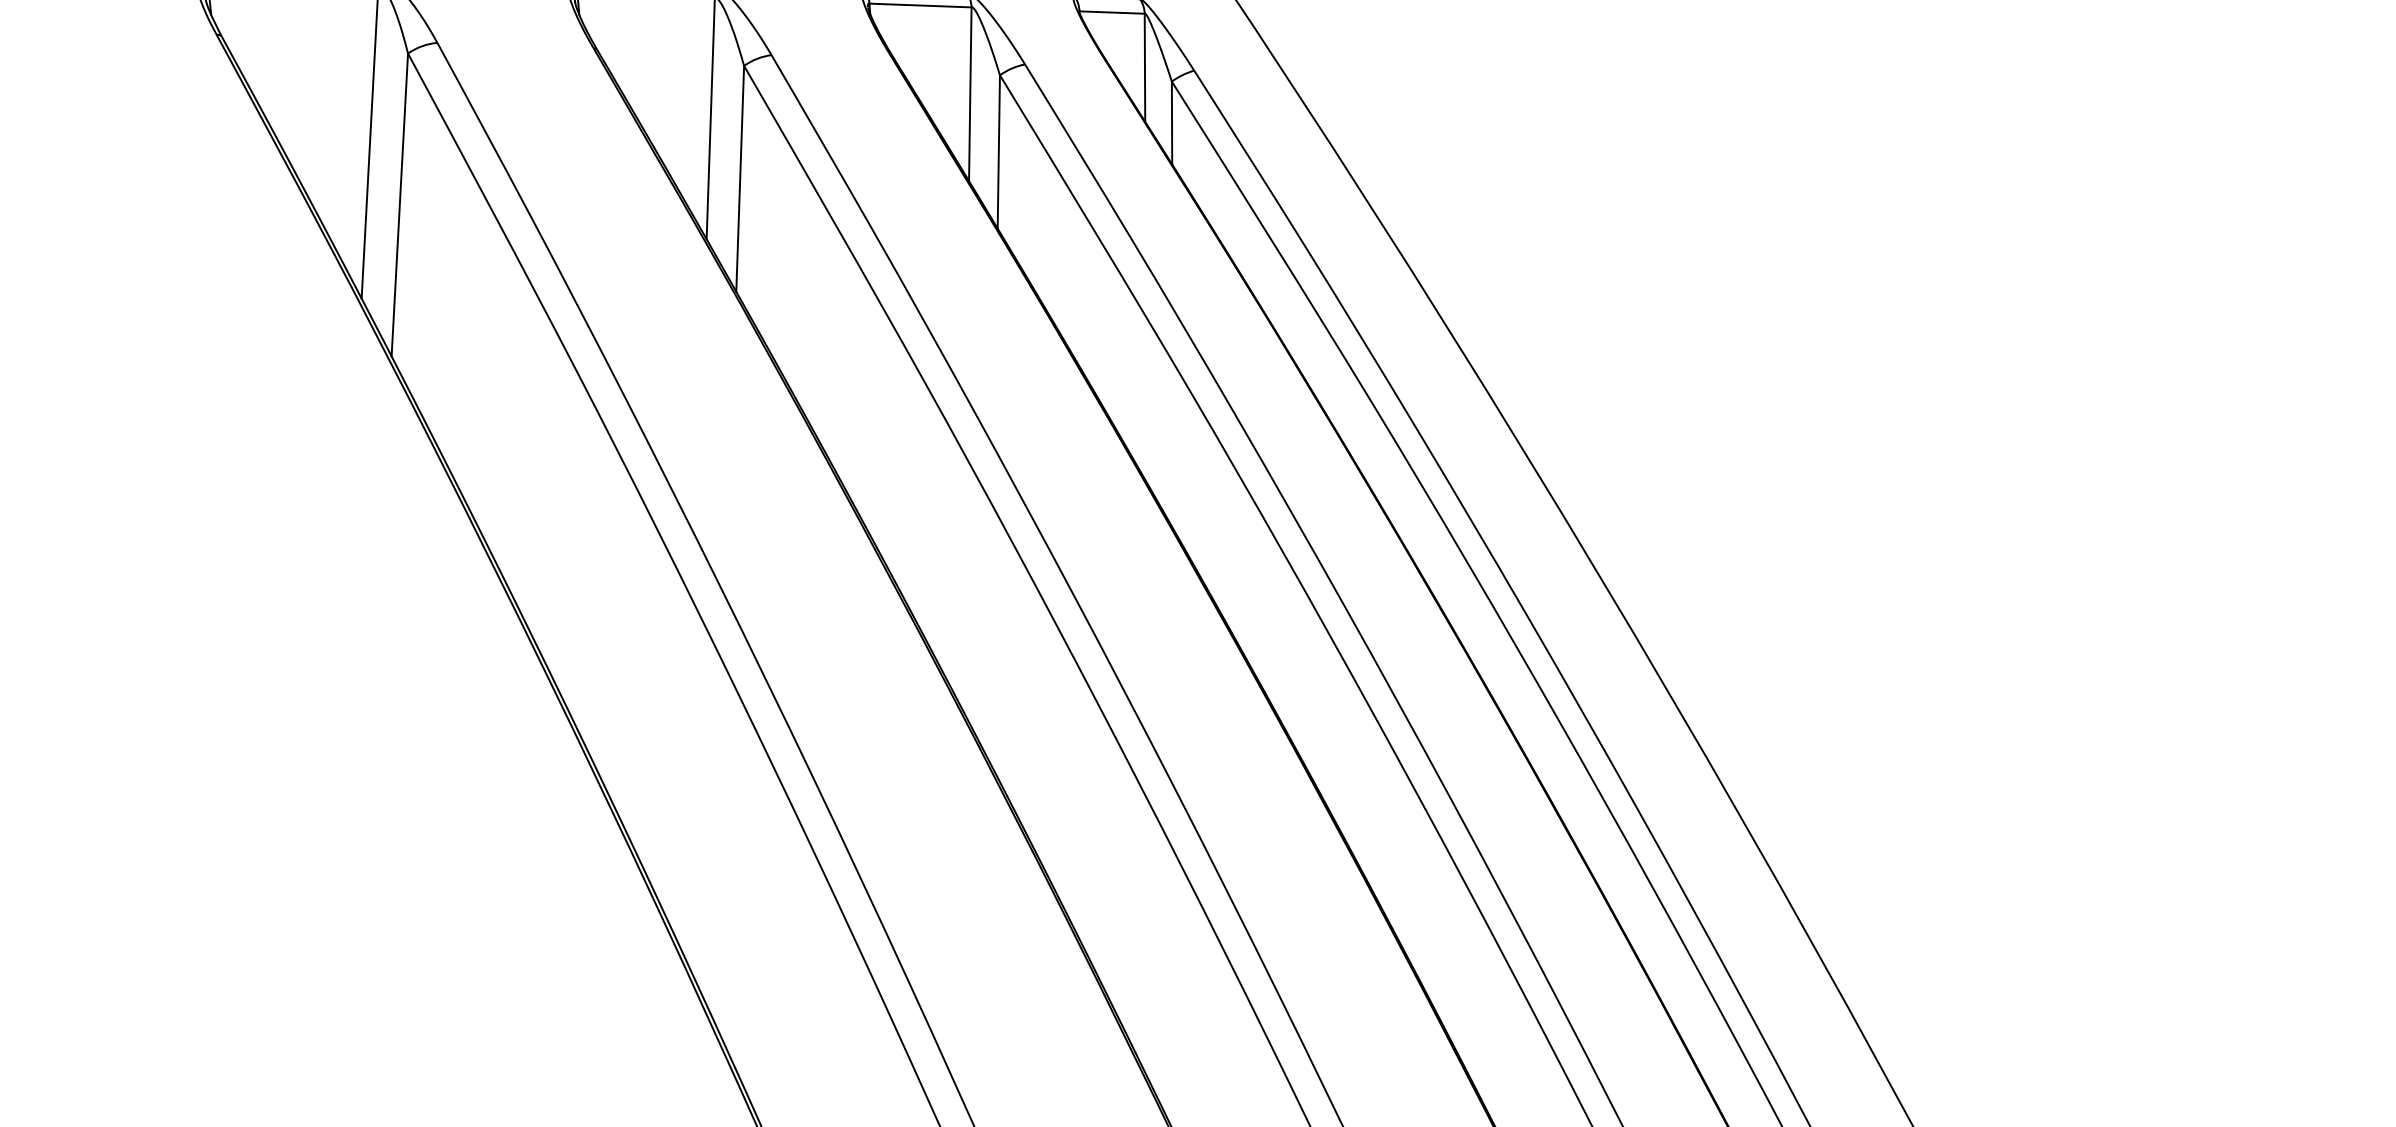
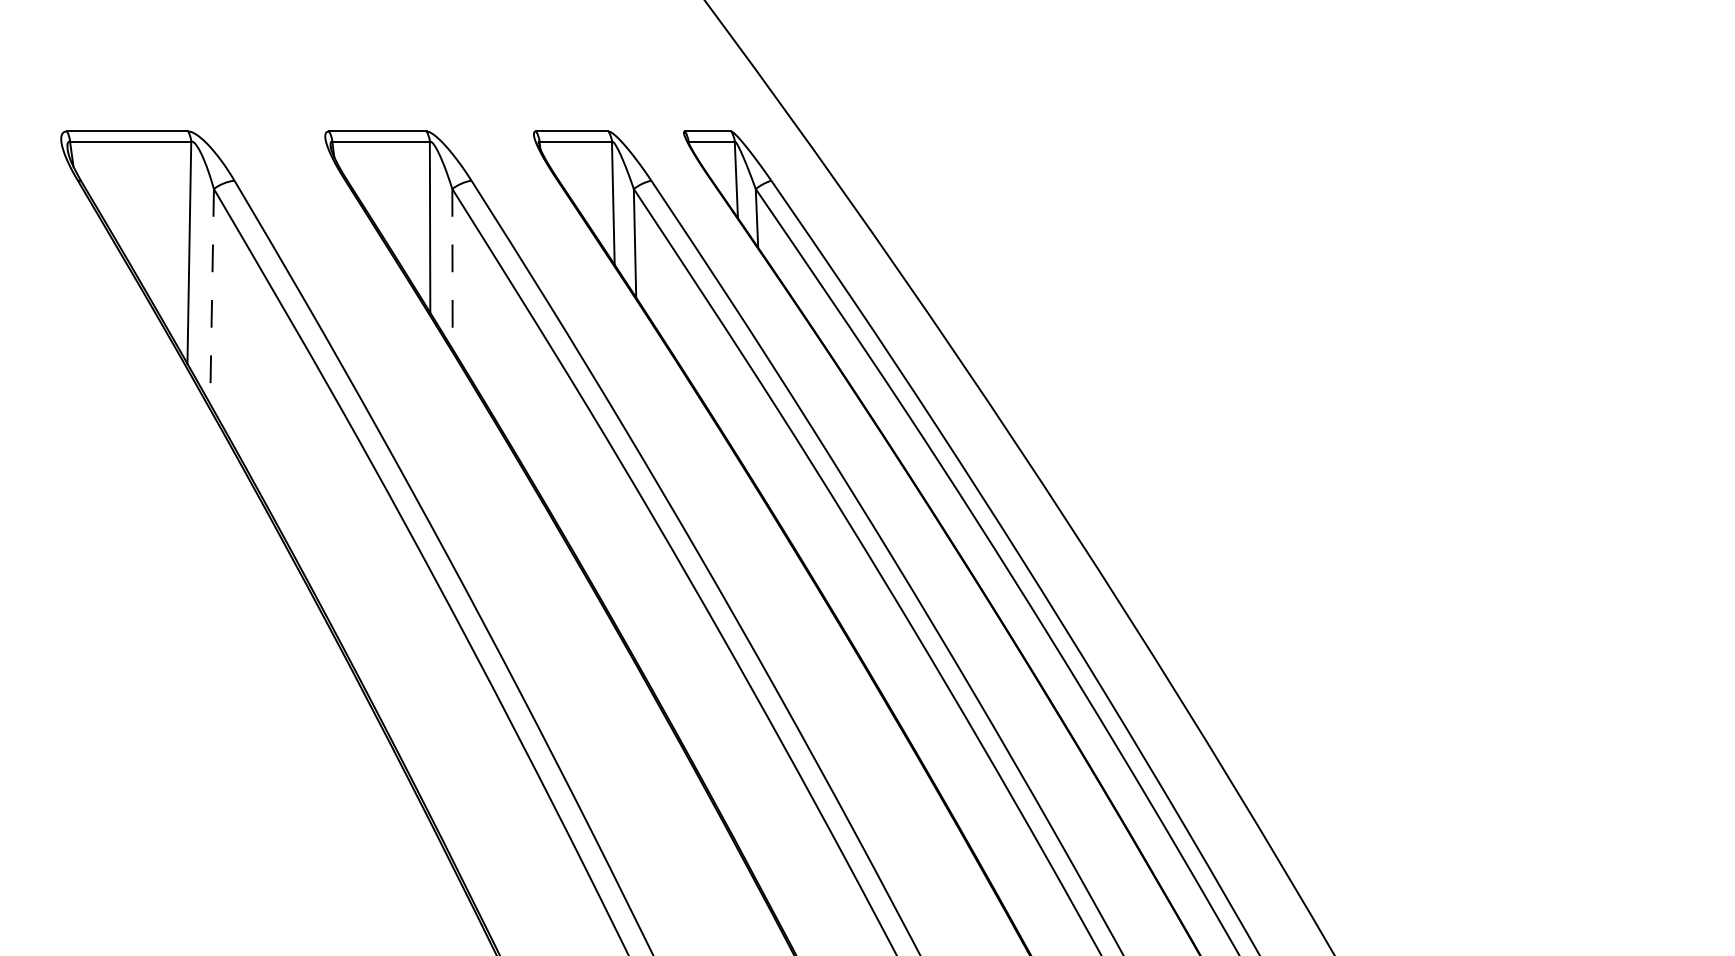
line: (740, 179) -> (452, 269), solid -> dashed
line: (400, 205) -> (212, 296), solid -> dashed

